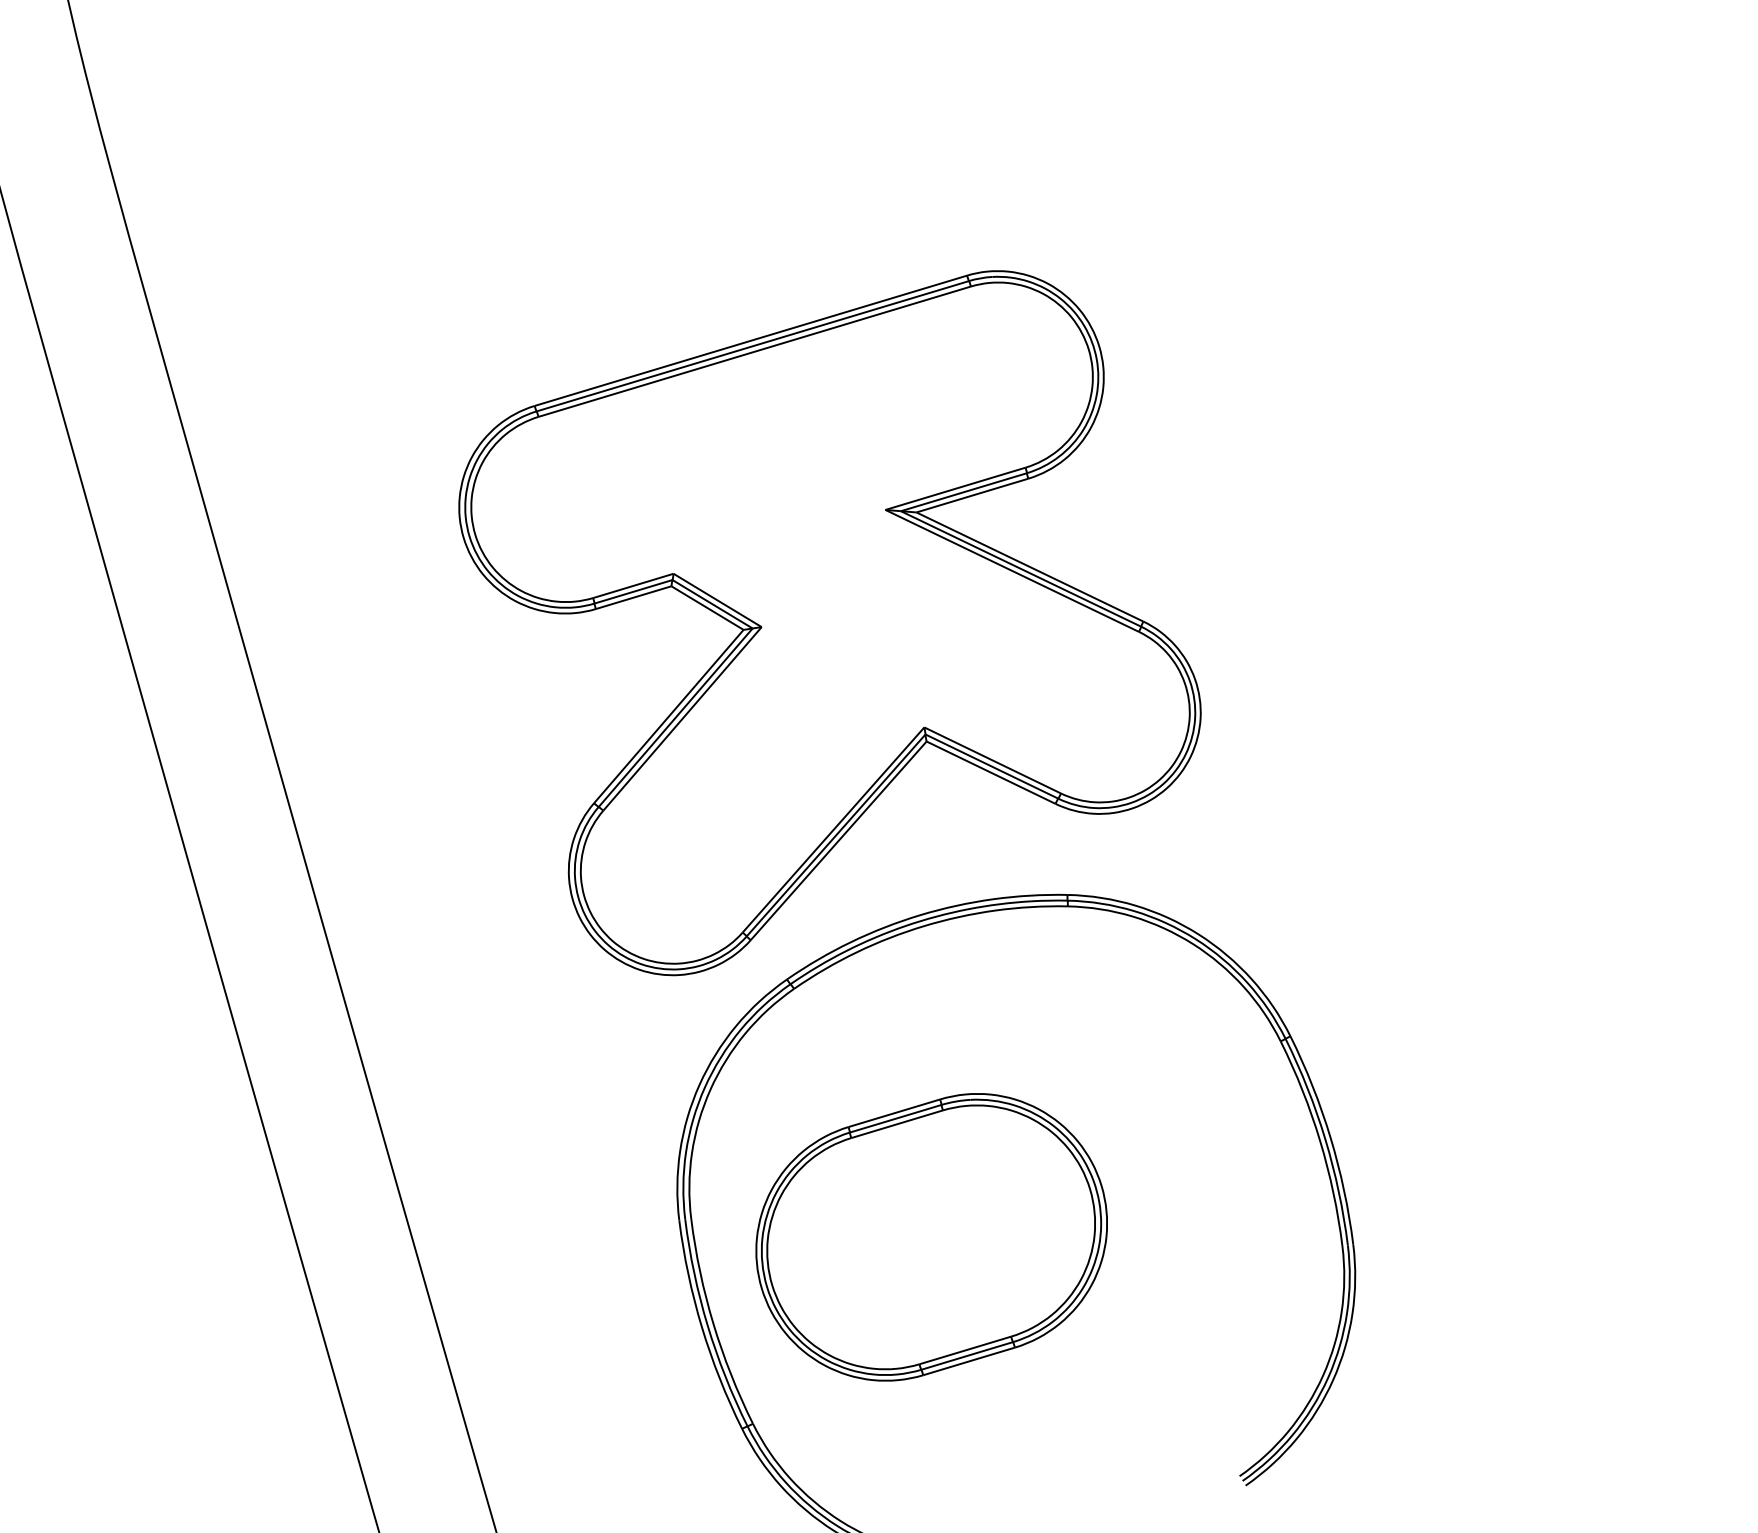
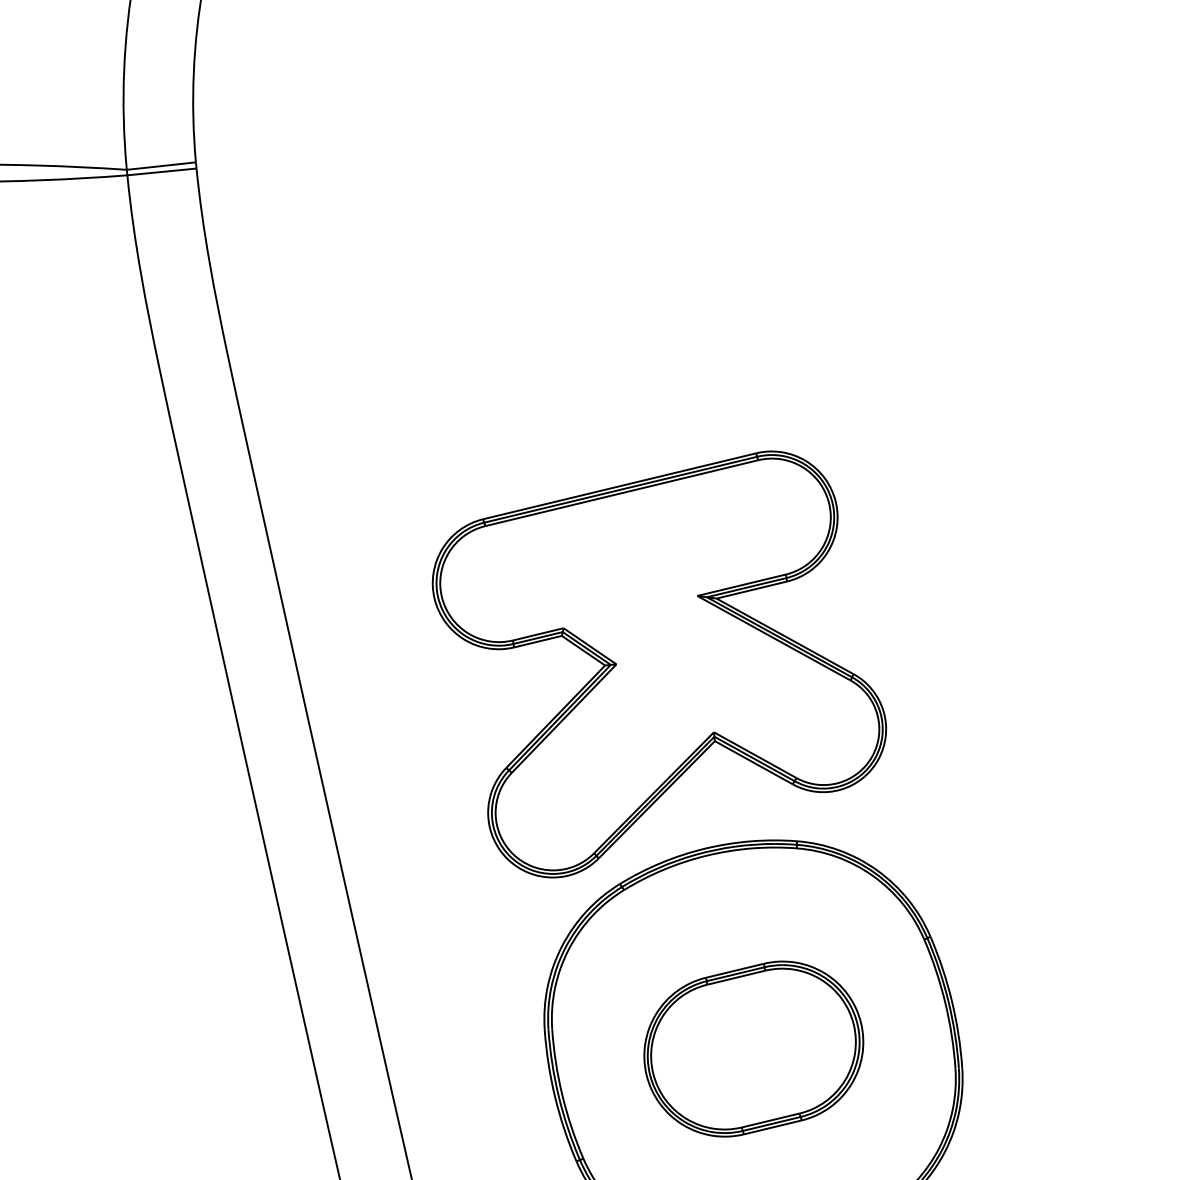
part: (931, 1236) -> (753, 1048), moved

